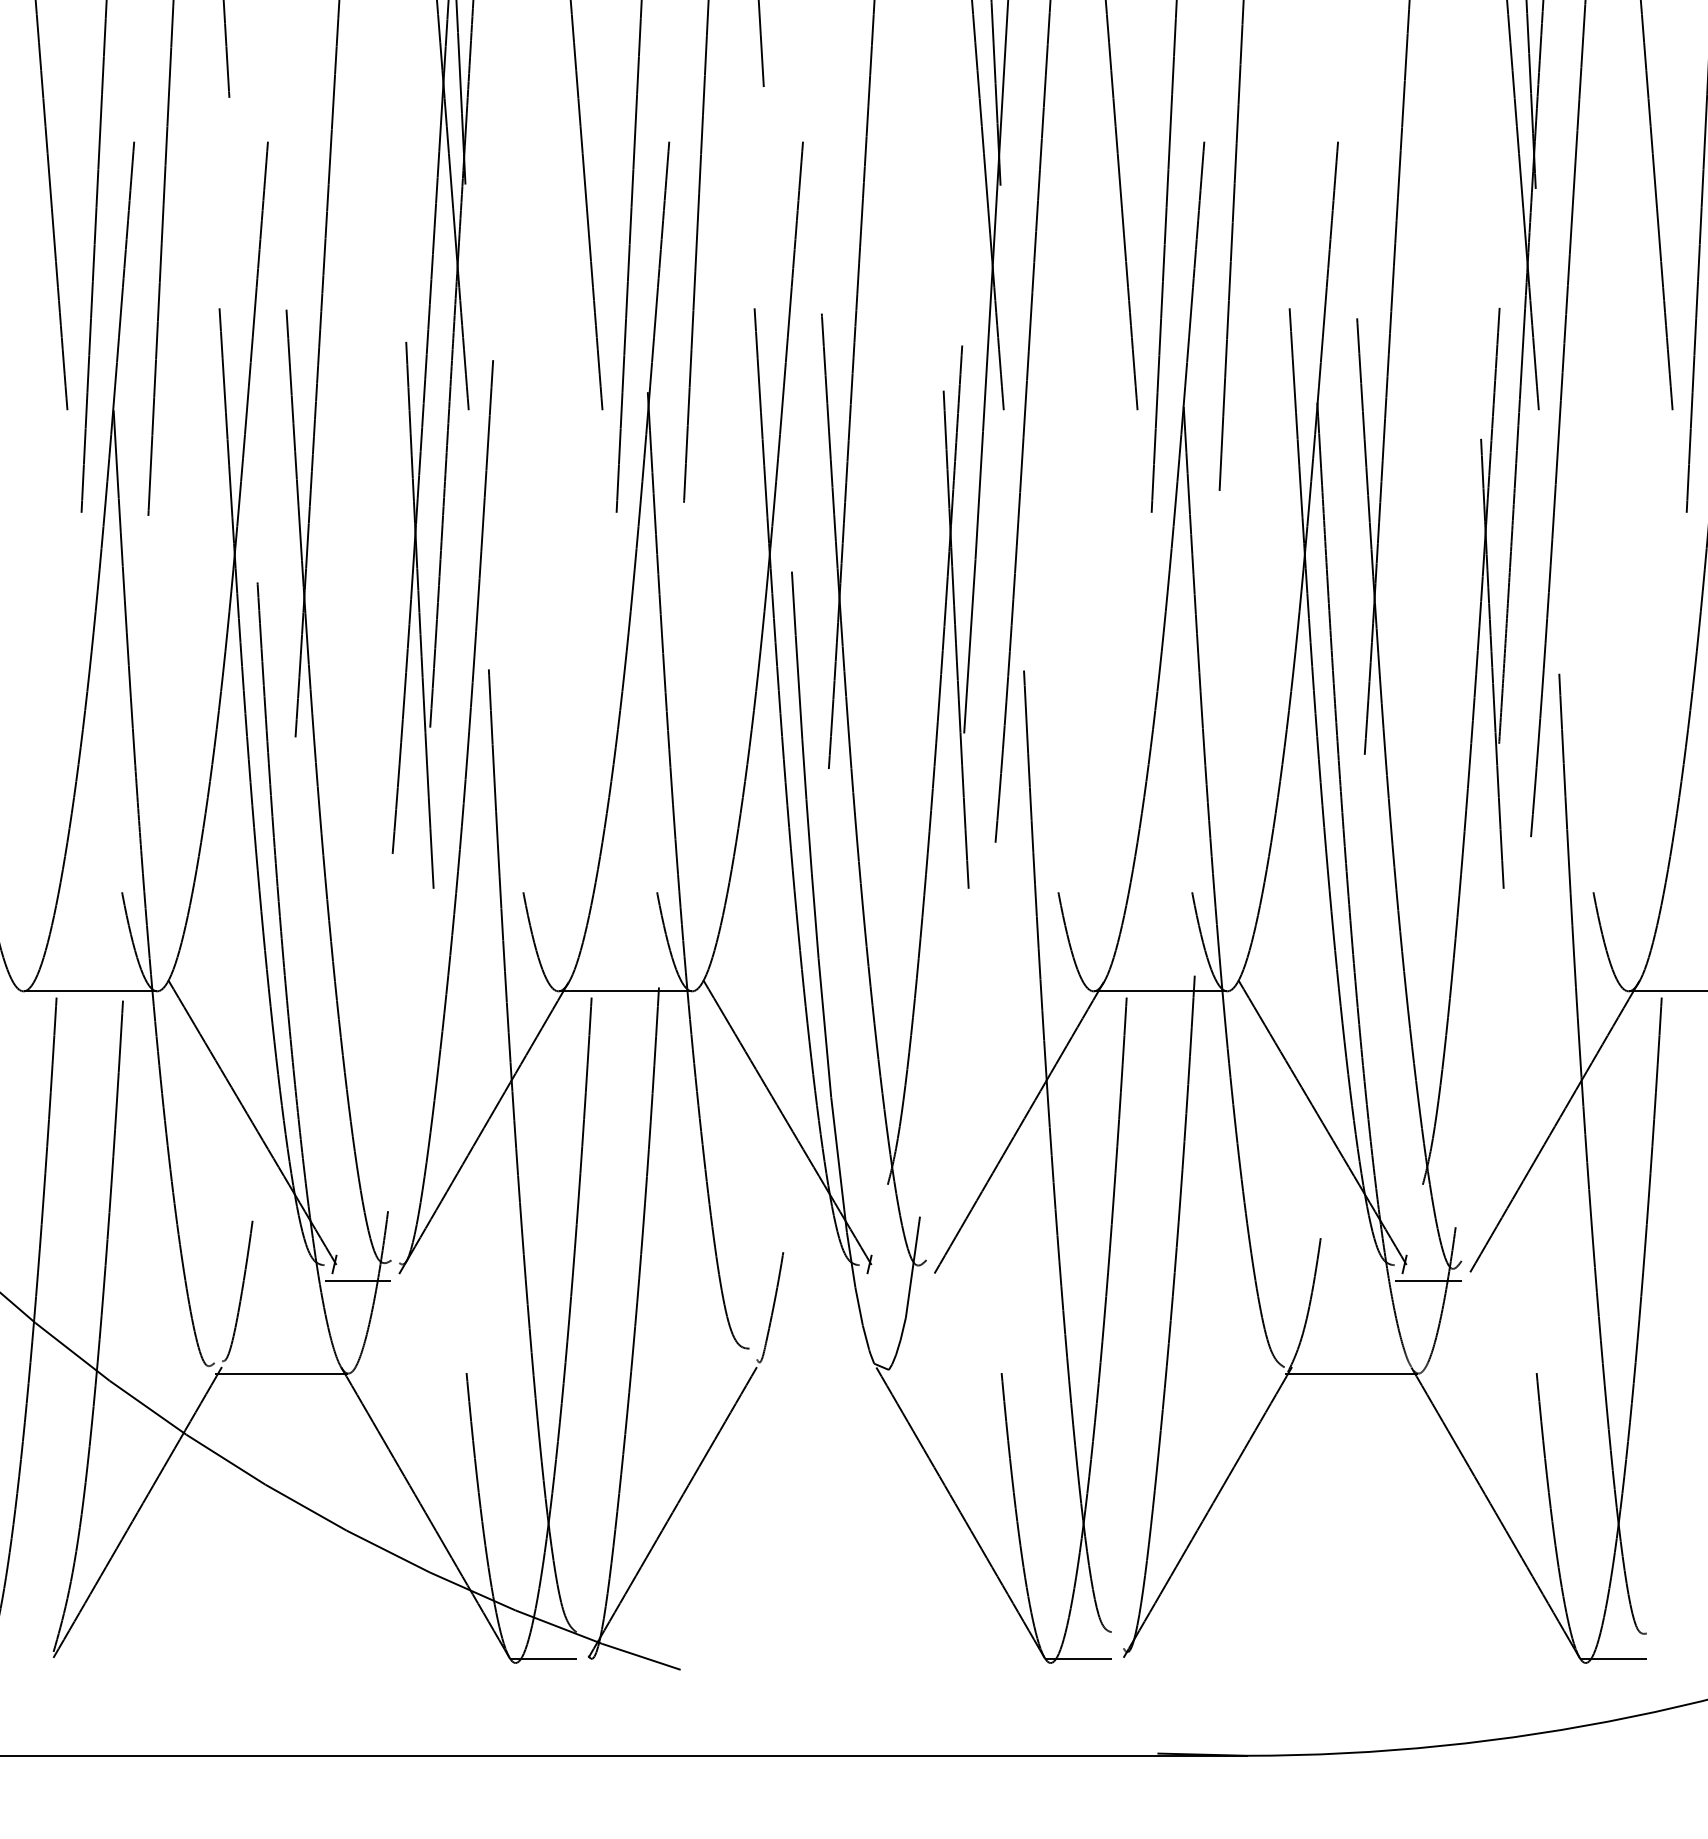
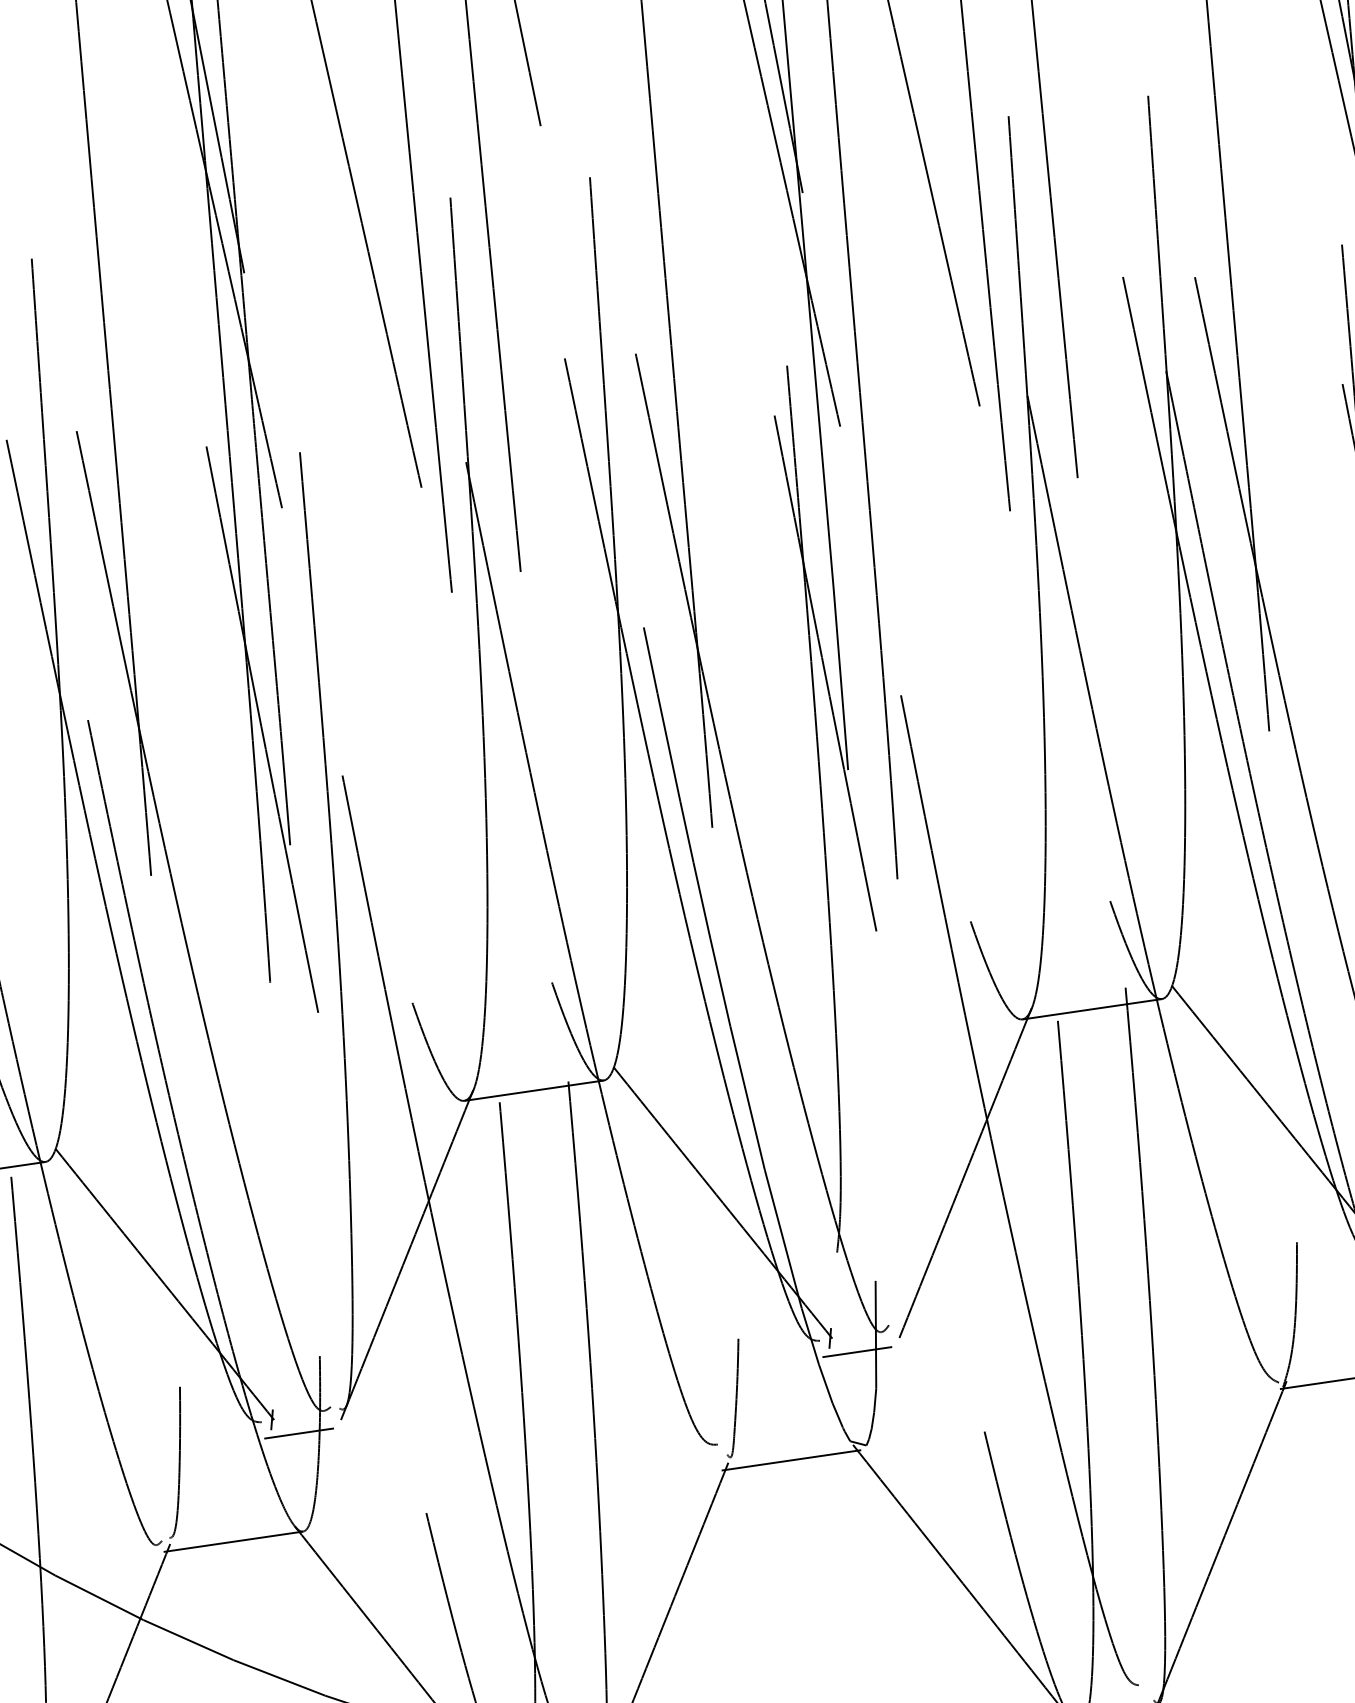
line: (892, 1281) -> (856, 1352), added
line: (816, 1373) -> (791, 1460), added

